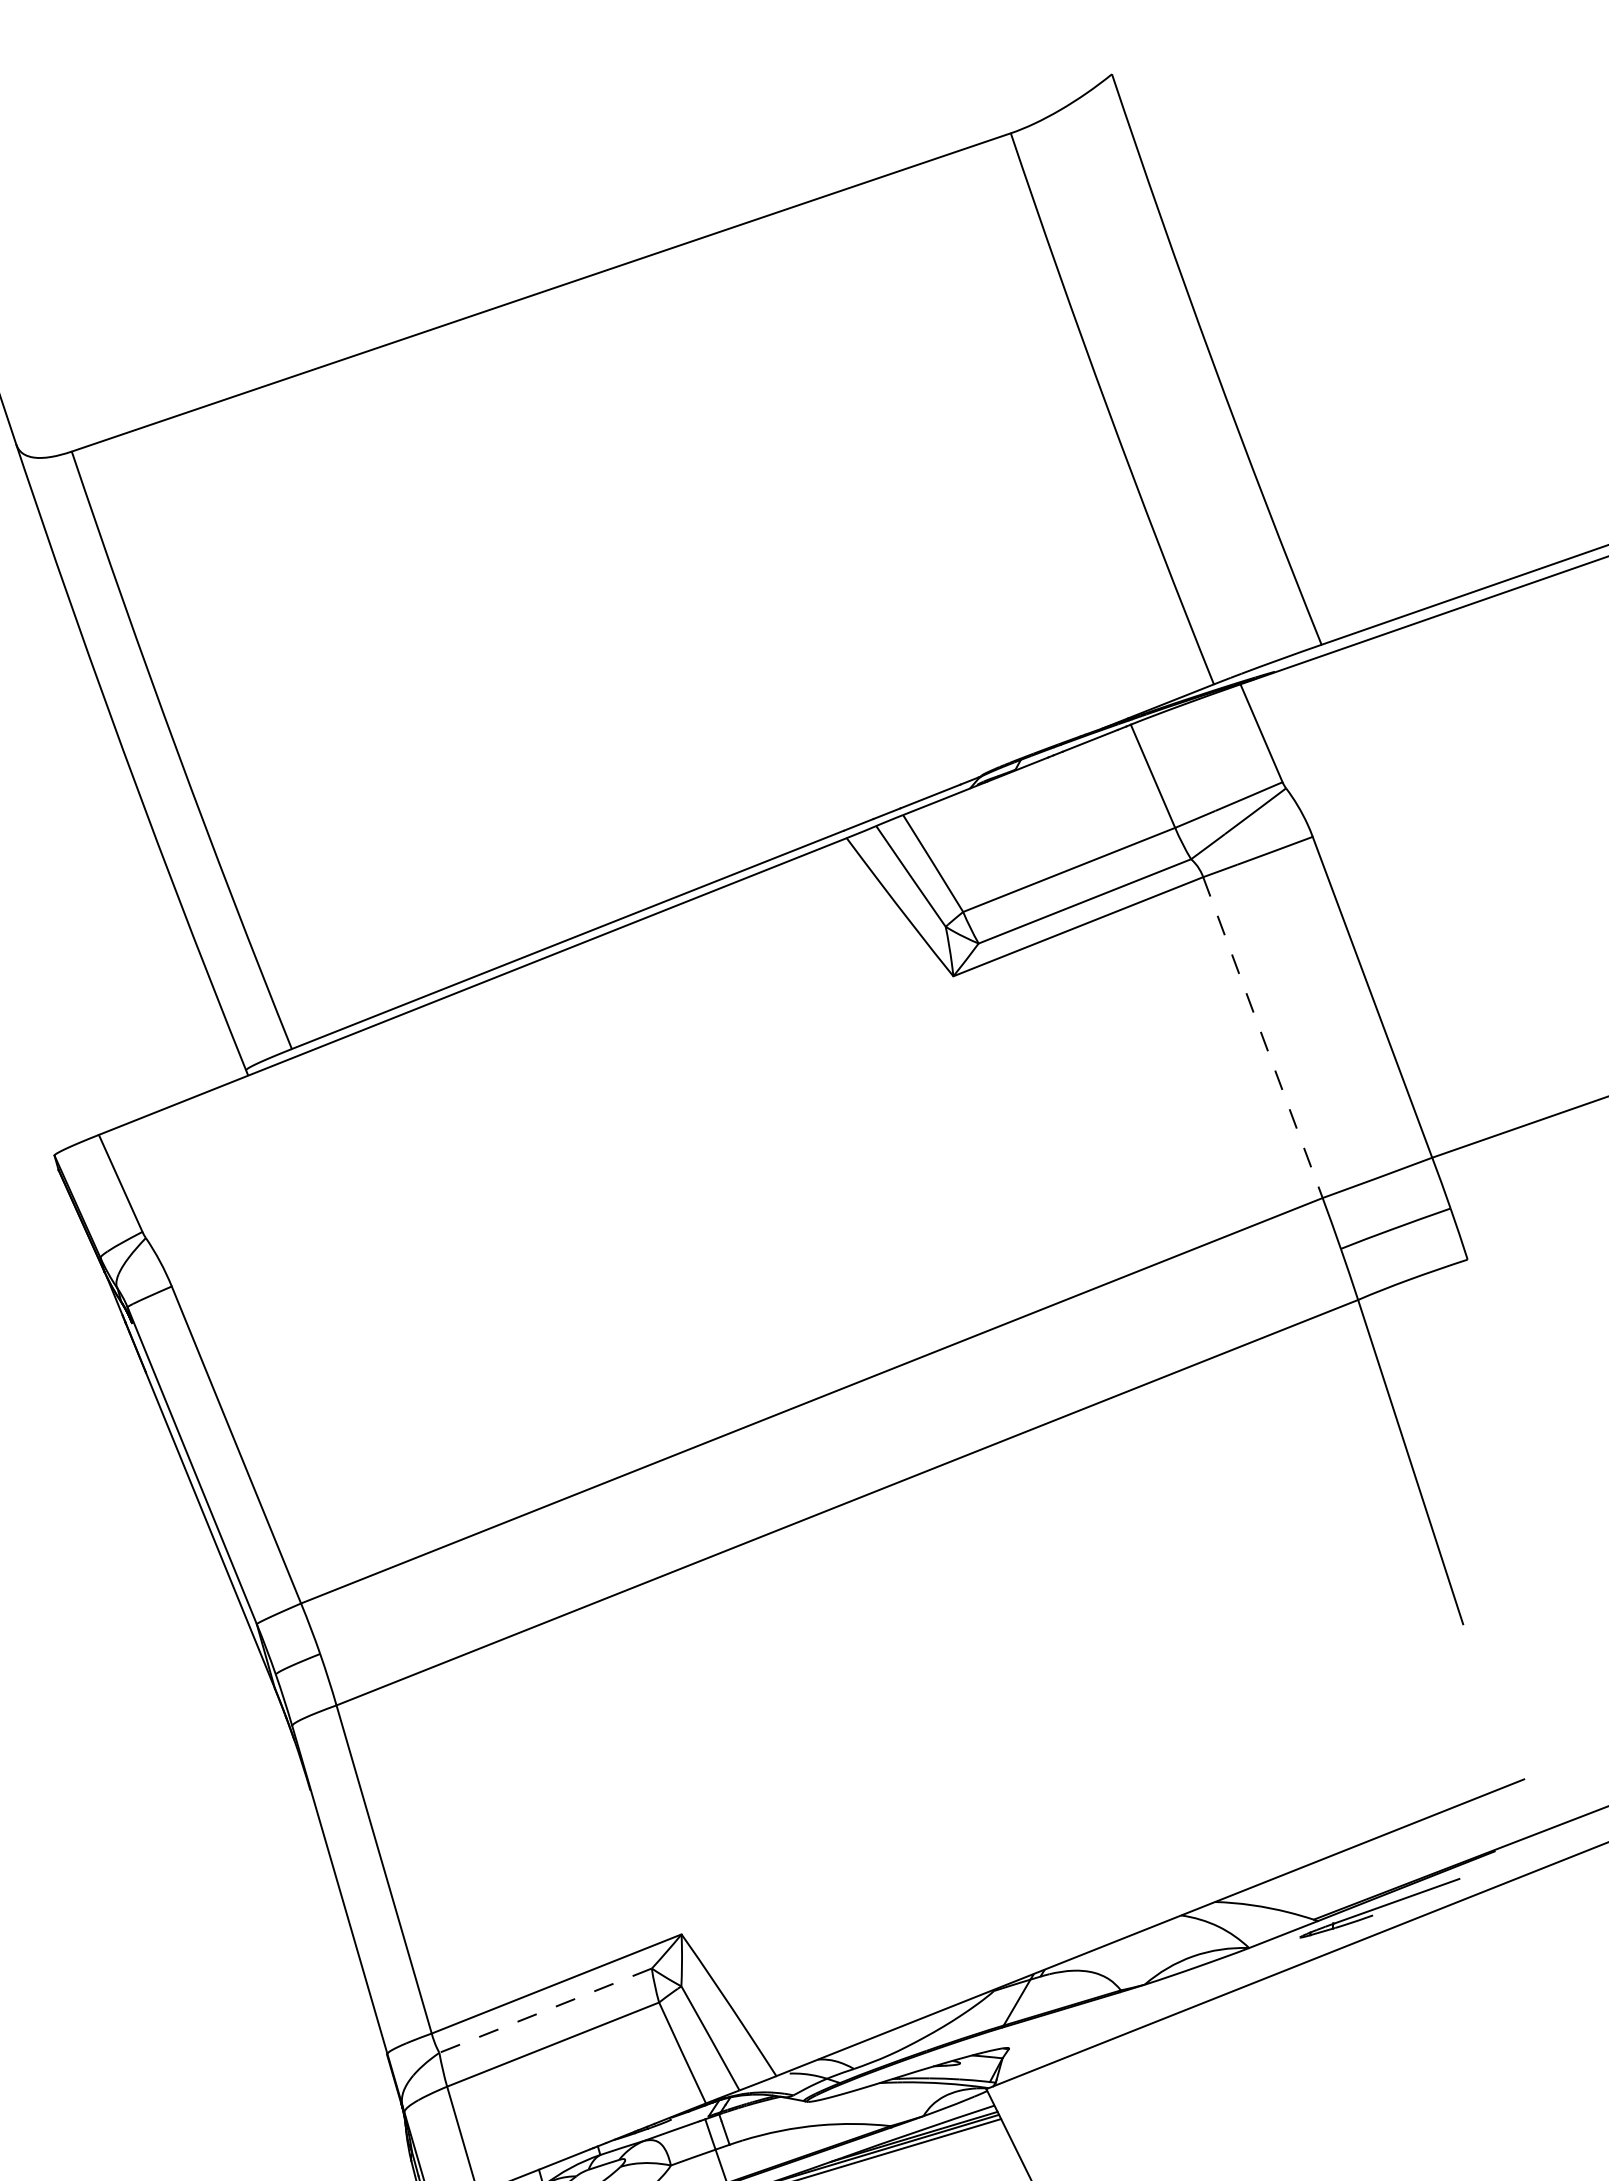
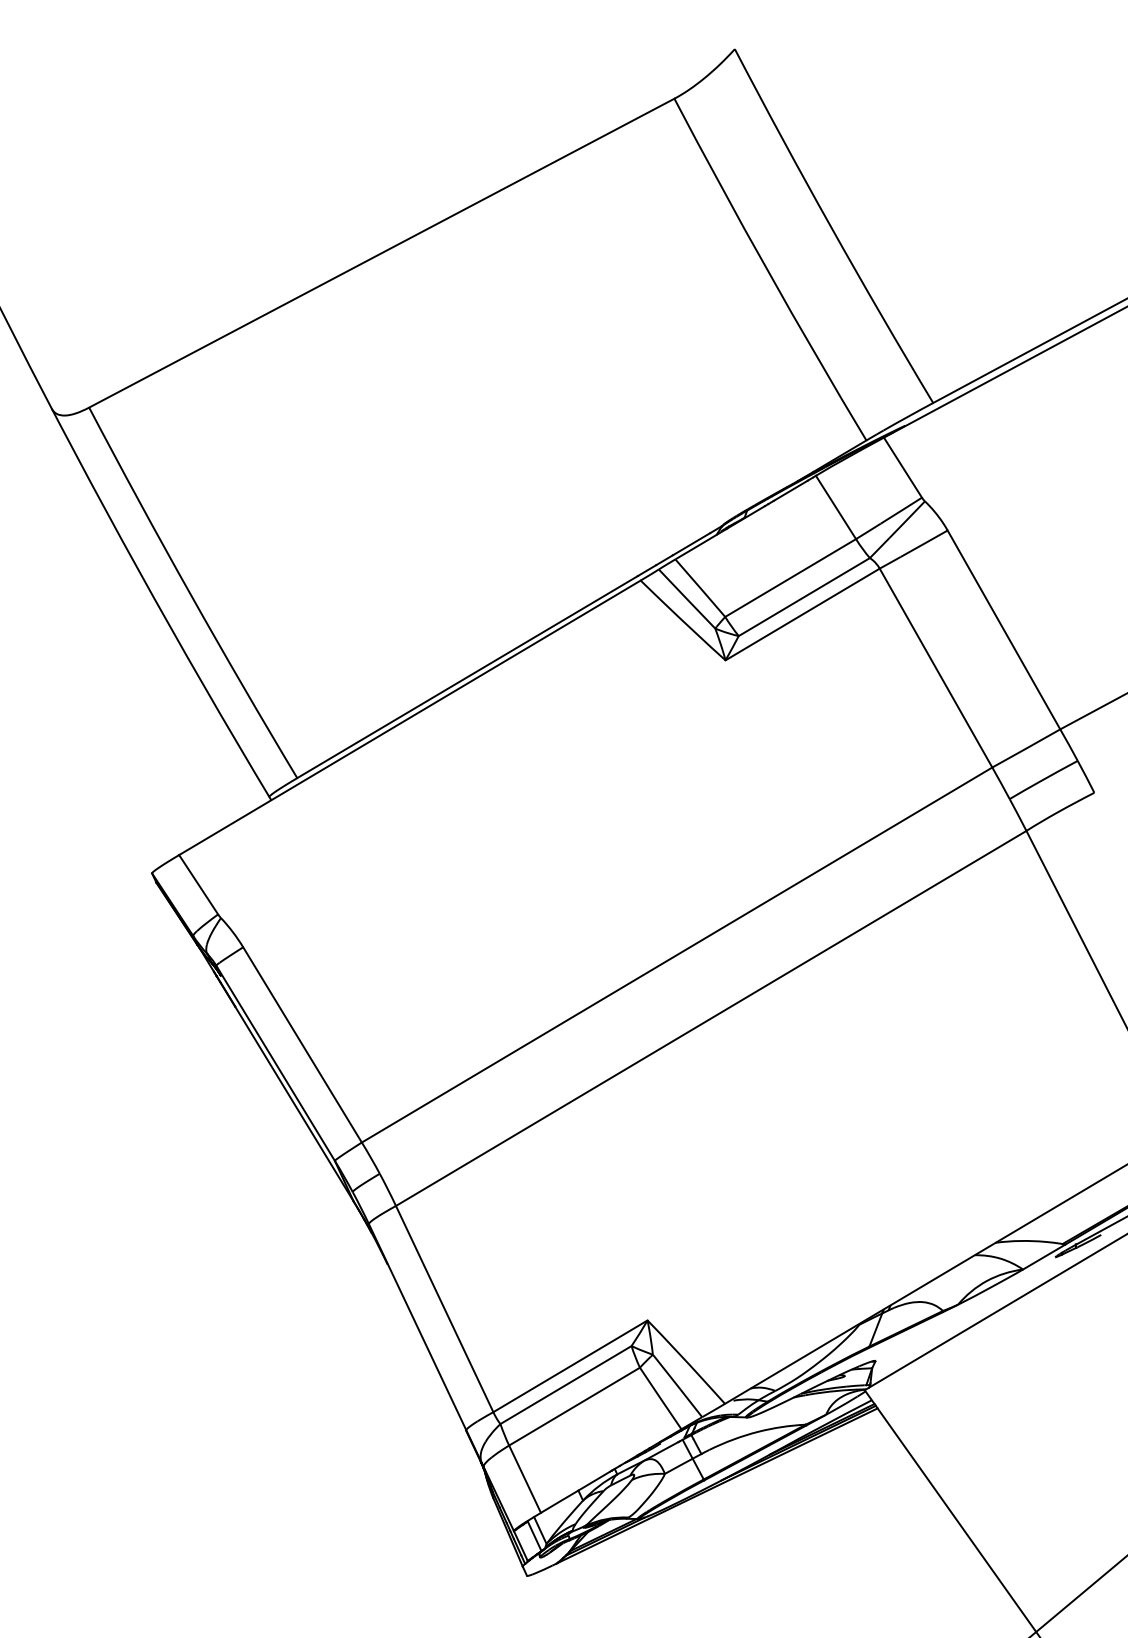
line: (1263, 1038) -> (936, 668), dashed -> solid
line: (544, 2011) -> (565, 1385), dashed -> solid

